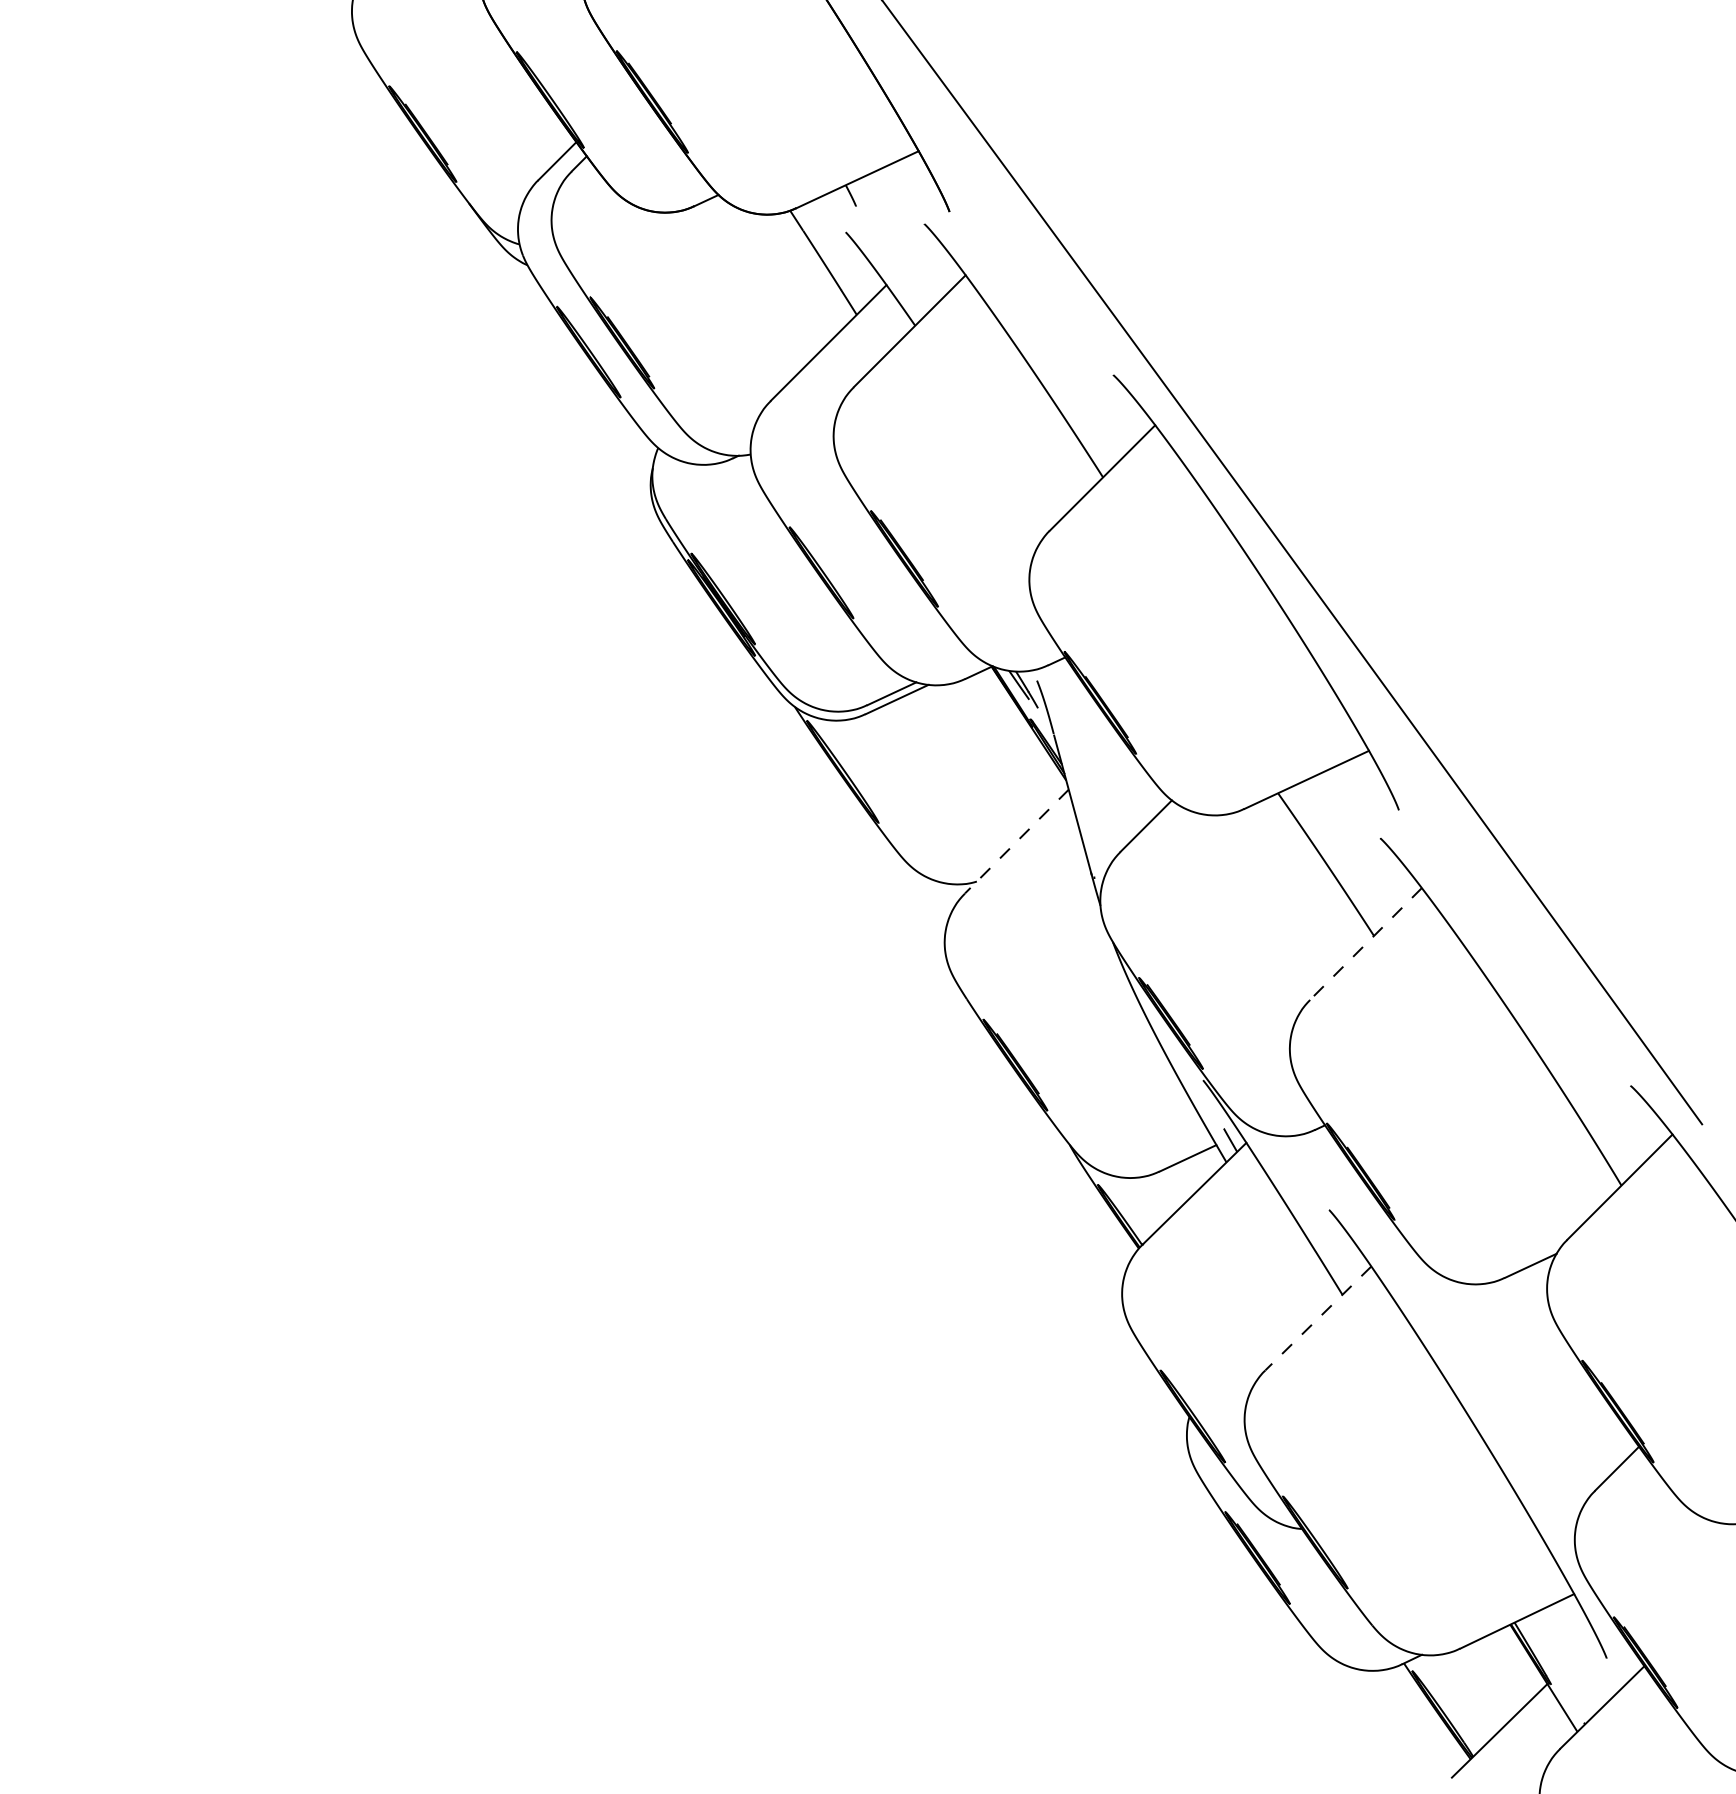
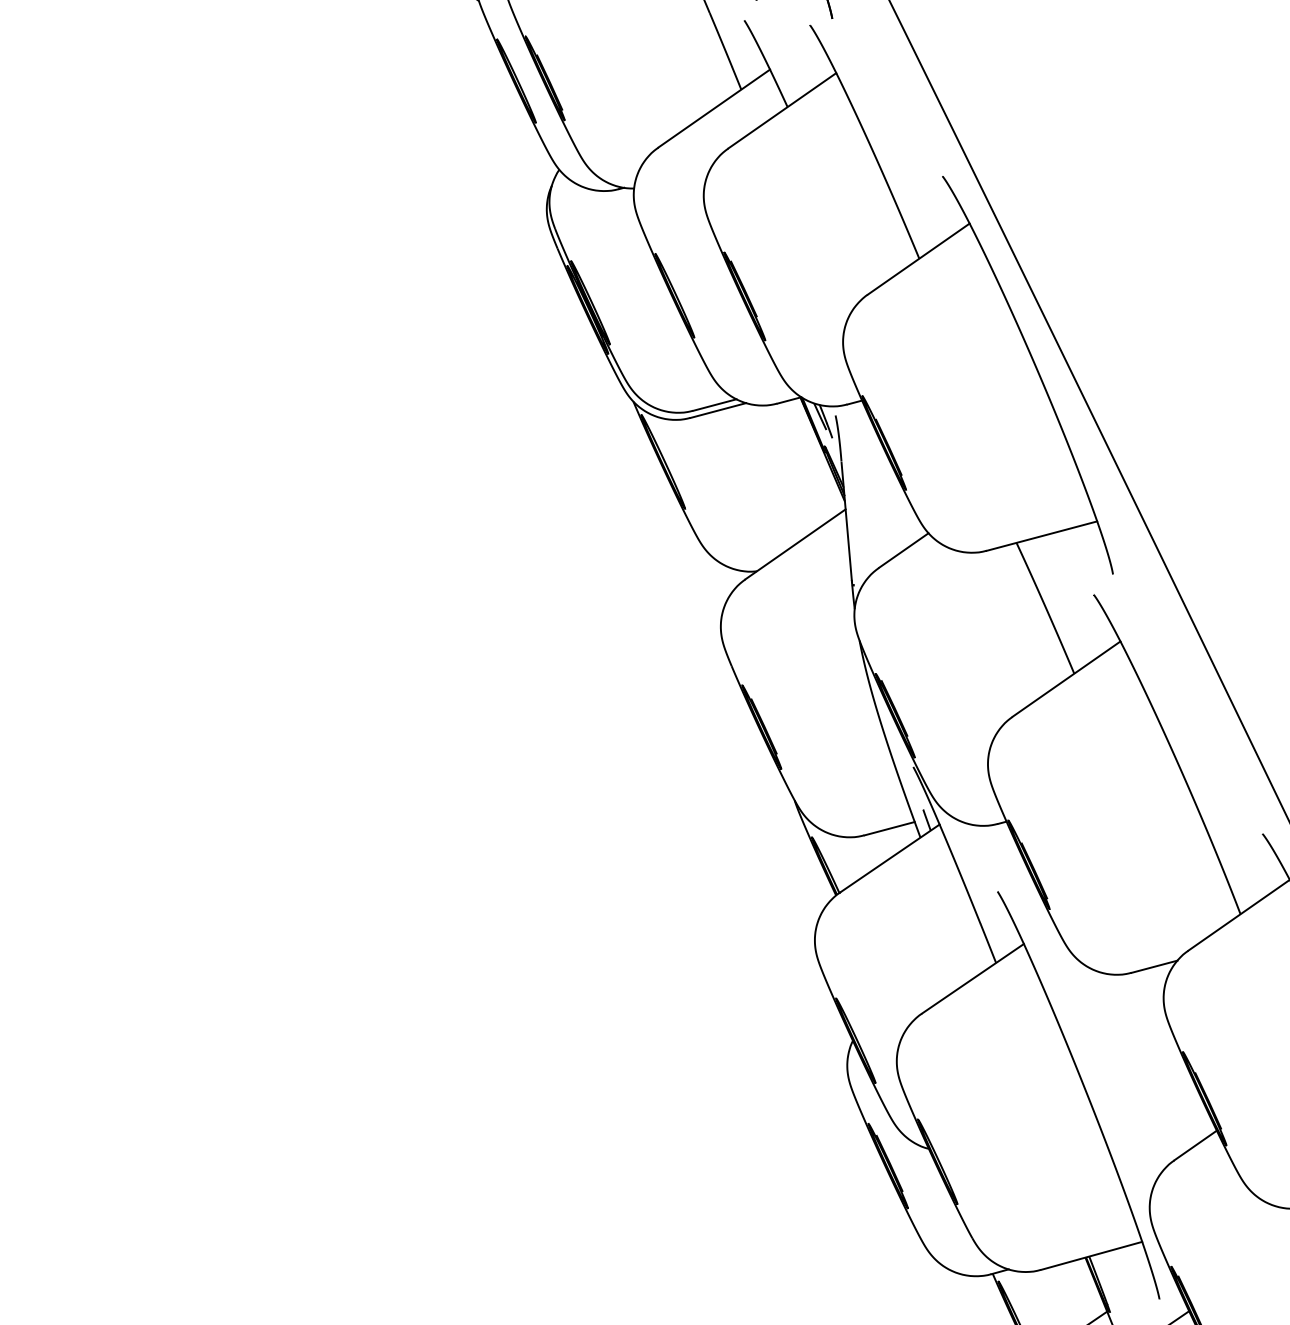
line: (1016, 841) -> (795, 544), dashed -> solid
line: (1366, 943) -> (1067, 678), dashed -> solid
line: (1318, 1318) -> (973, 978), dashed -> solid

